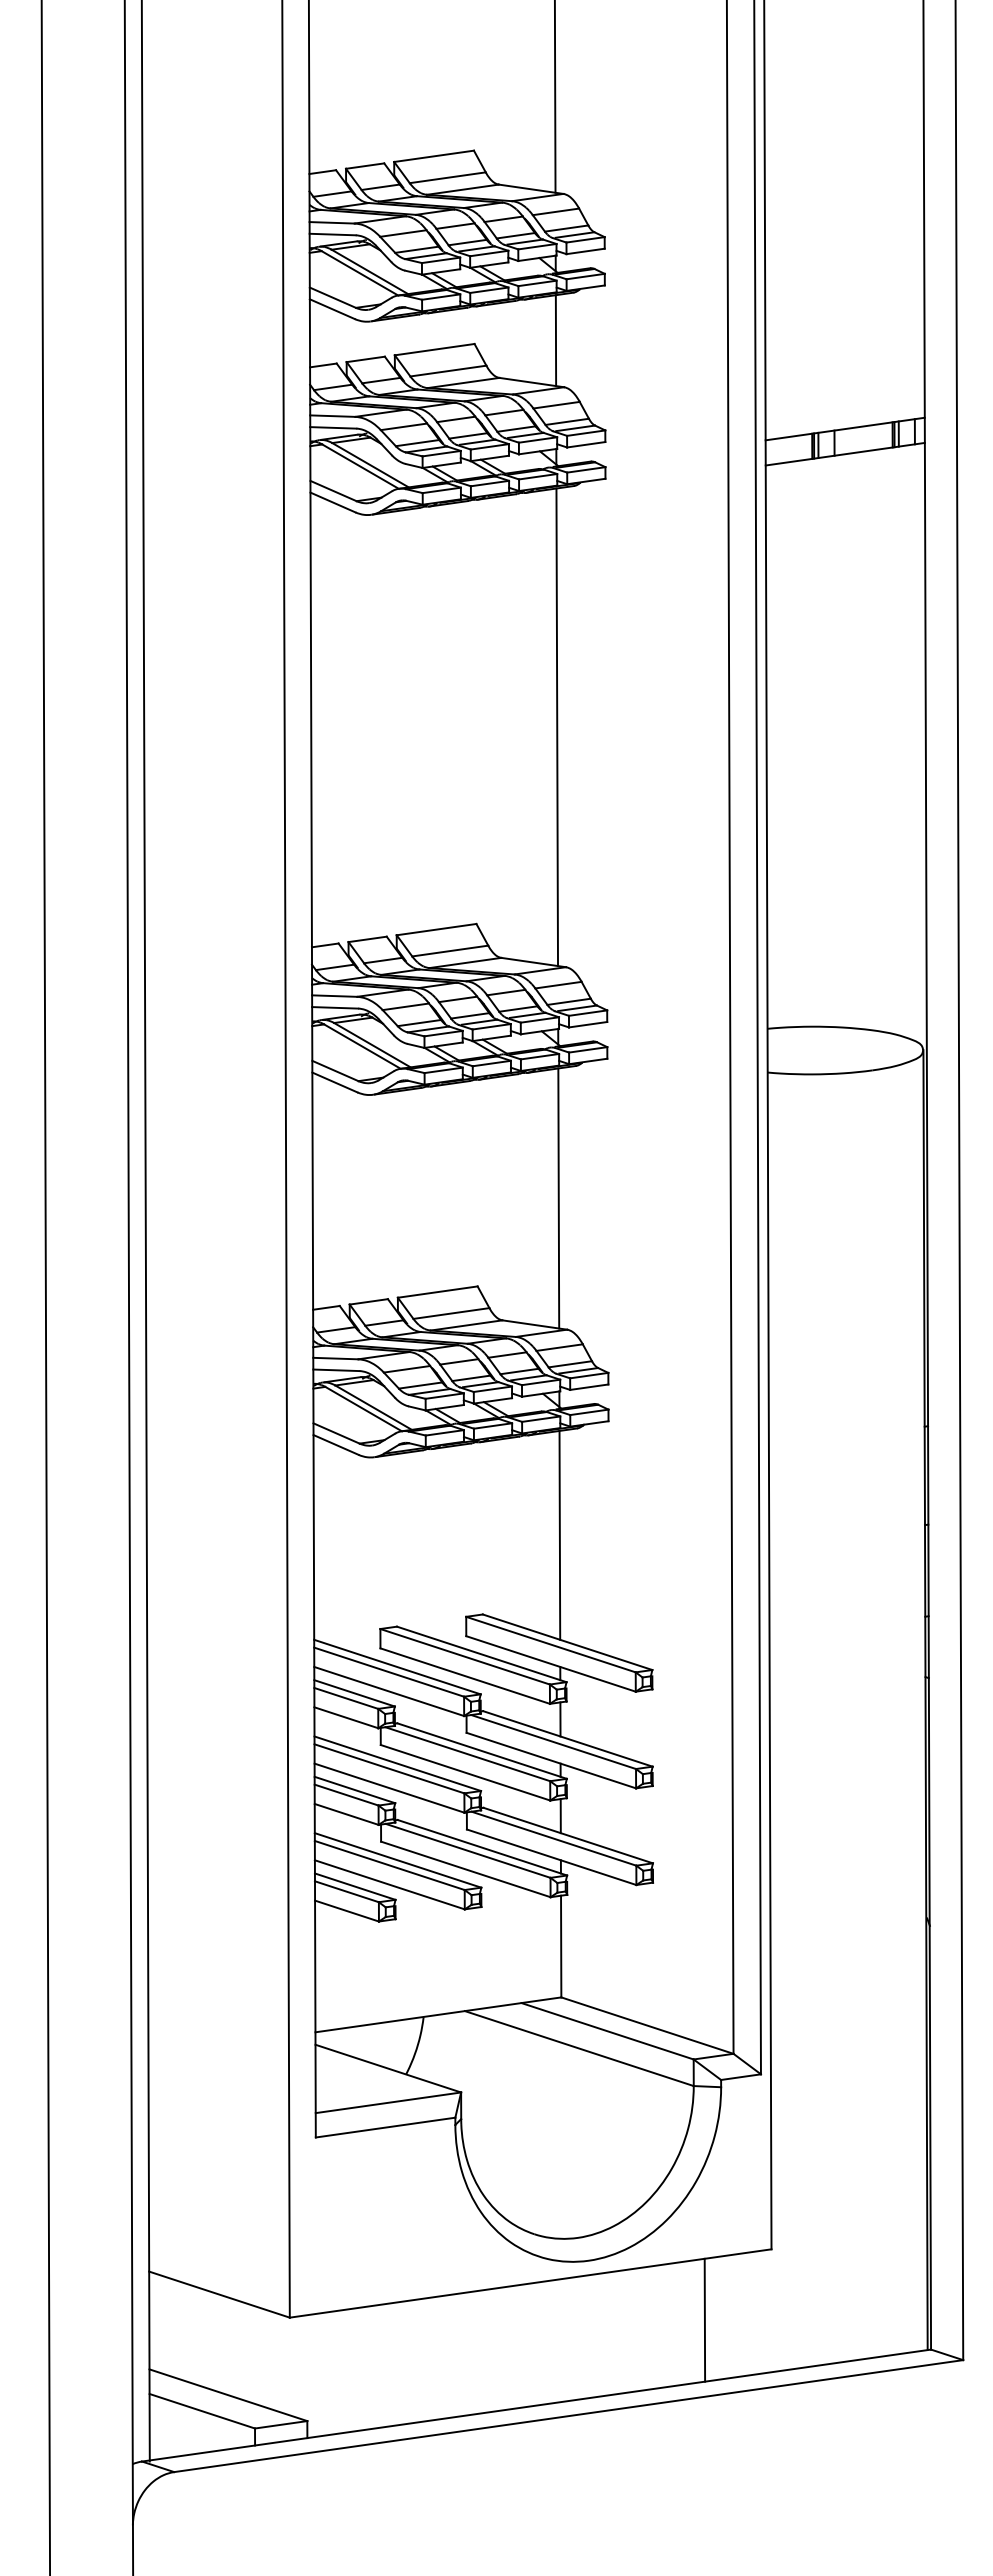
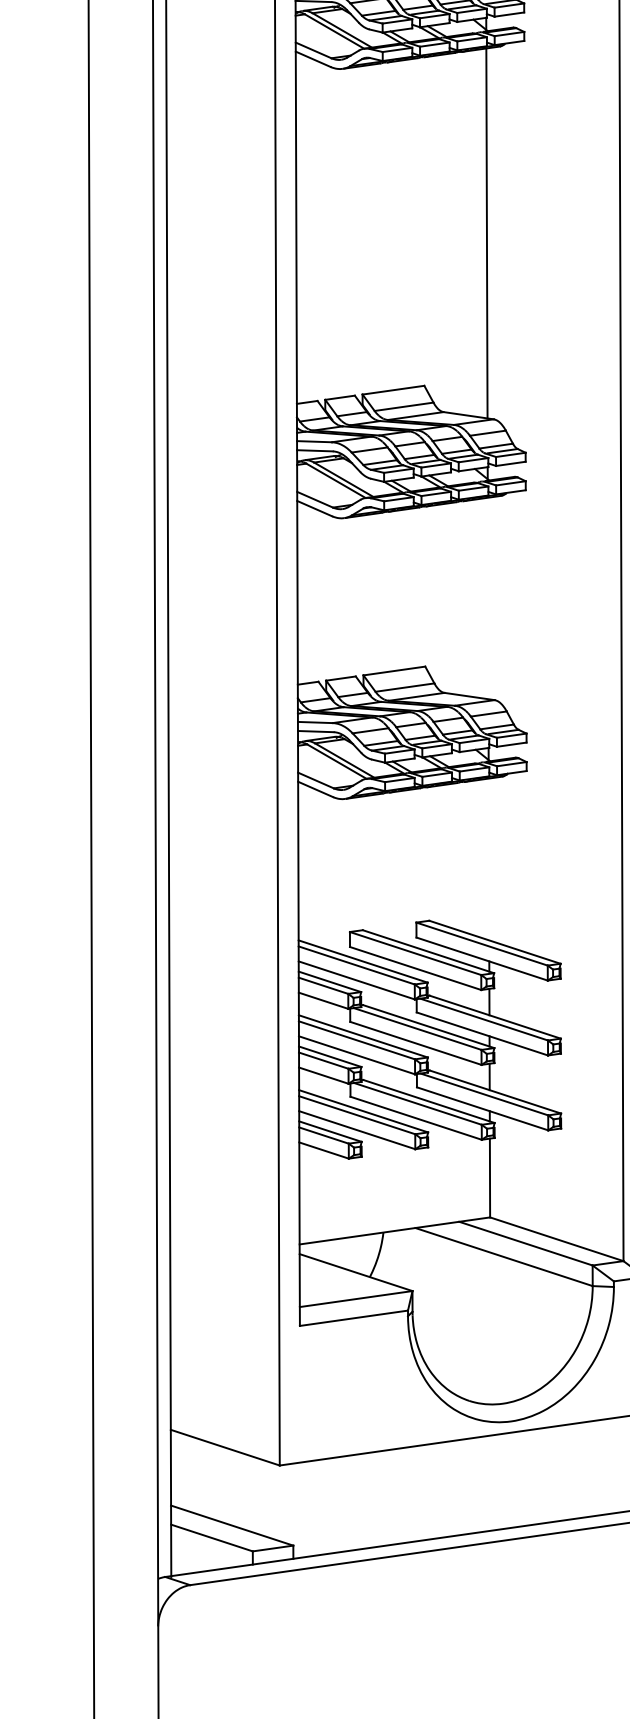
line: (558, 1198) -> (487, 598), removed
line: (559, 1534) -> (488, 858), removed
line: (704, 2319) -> (601, 1466), removed

